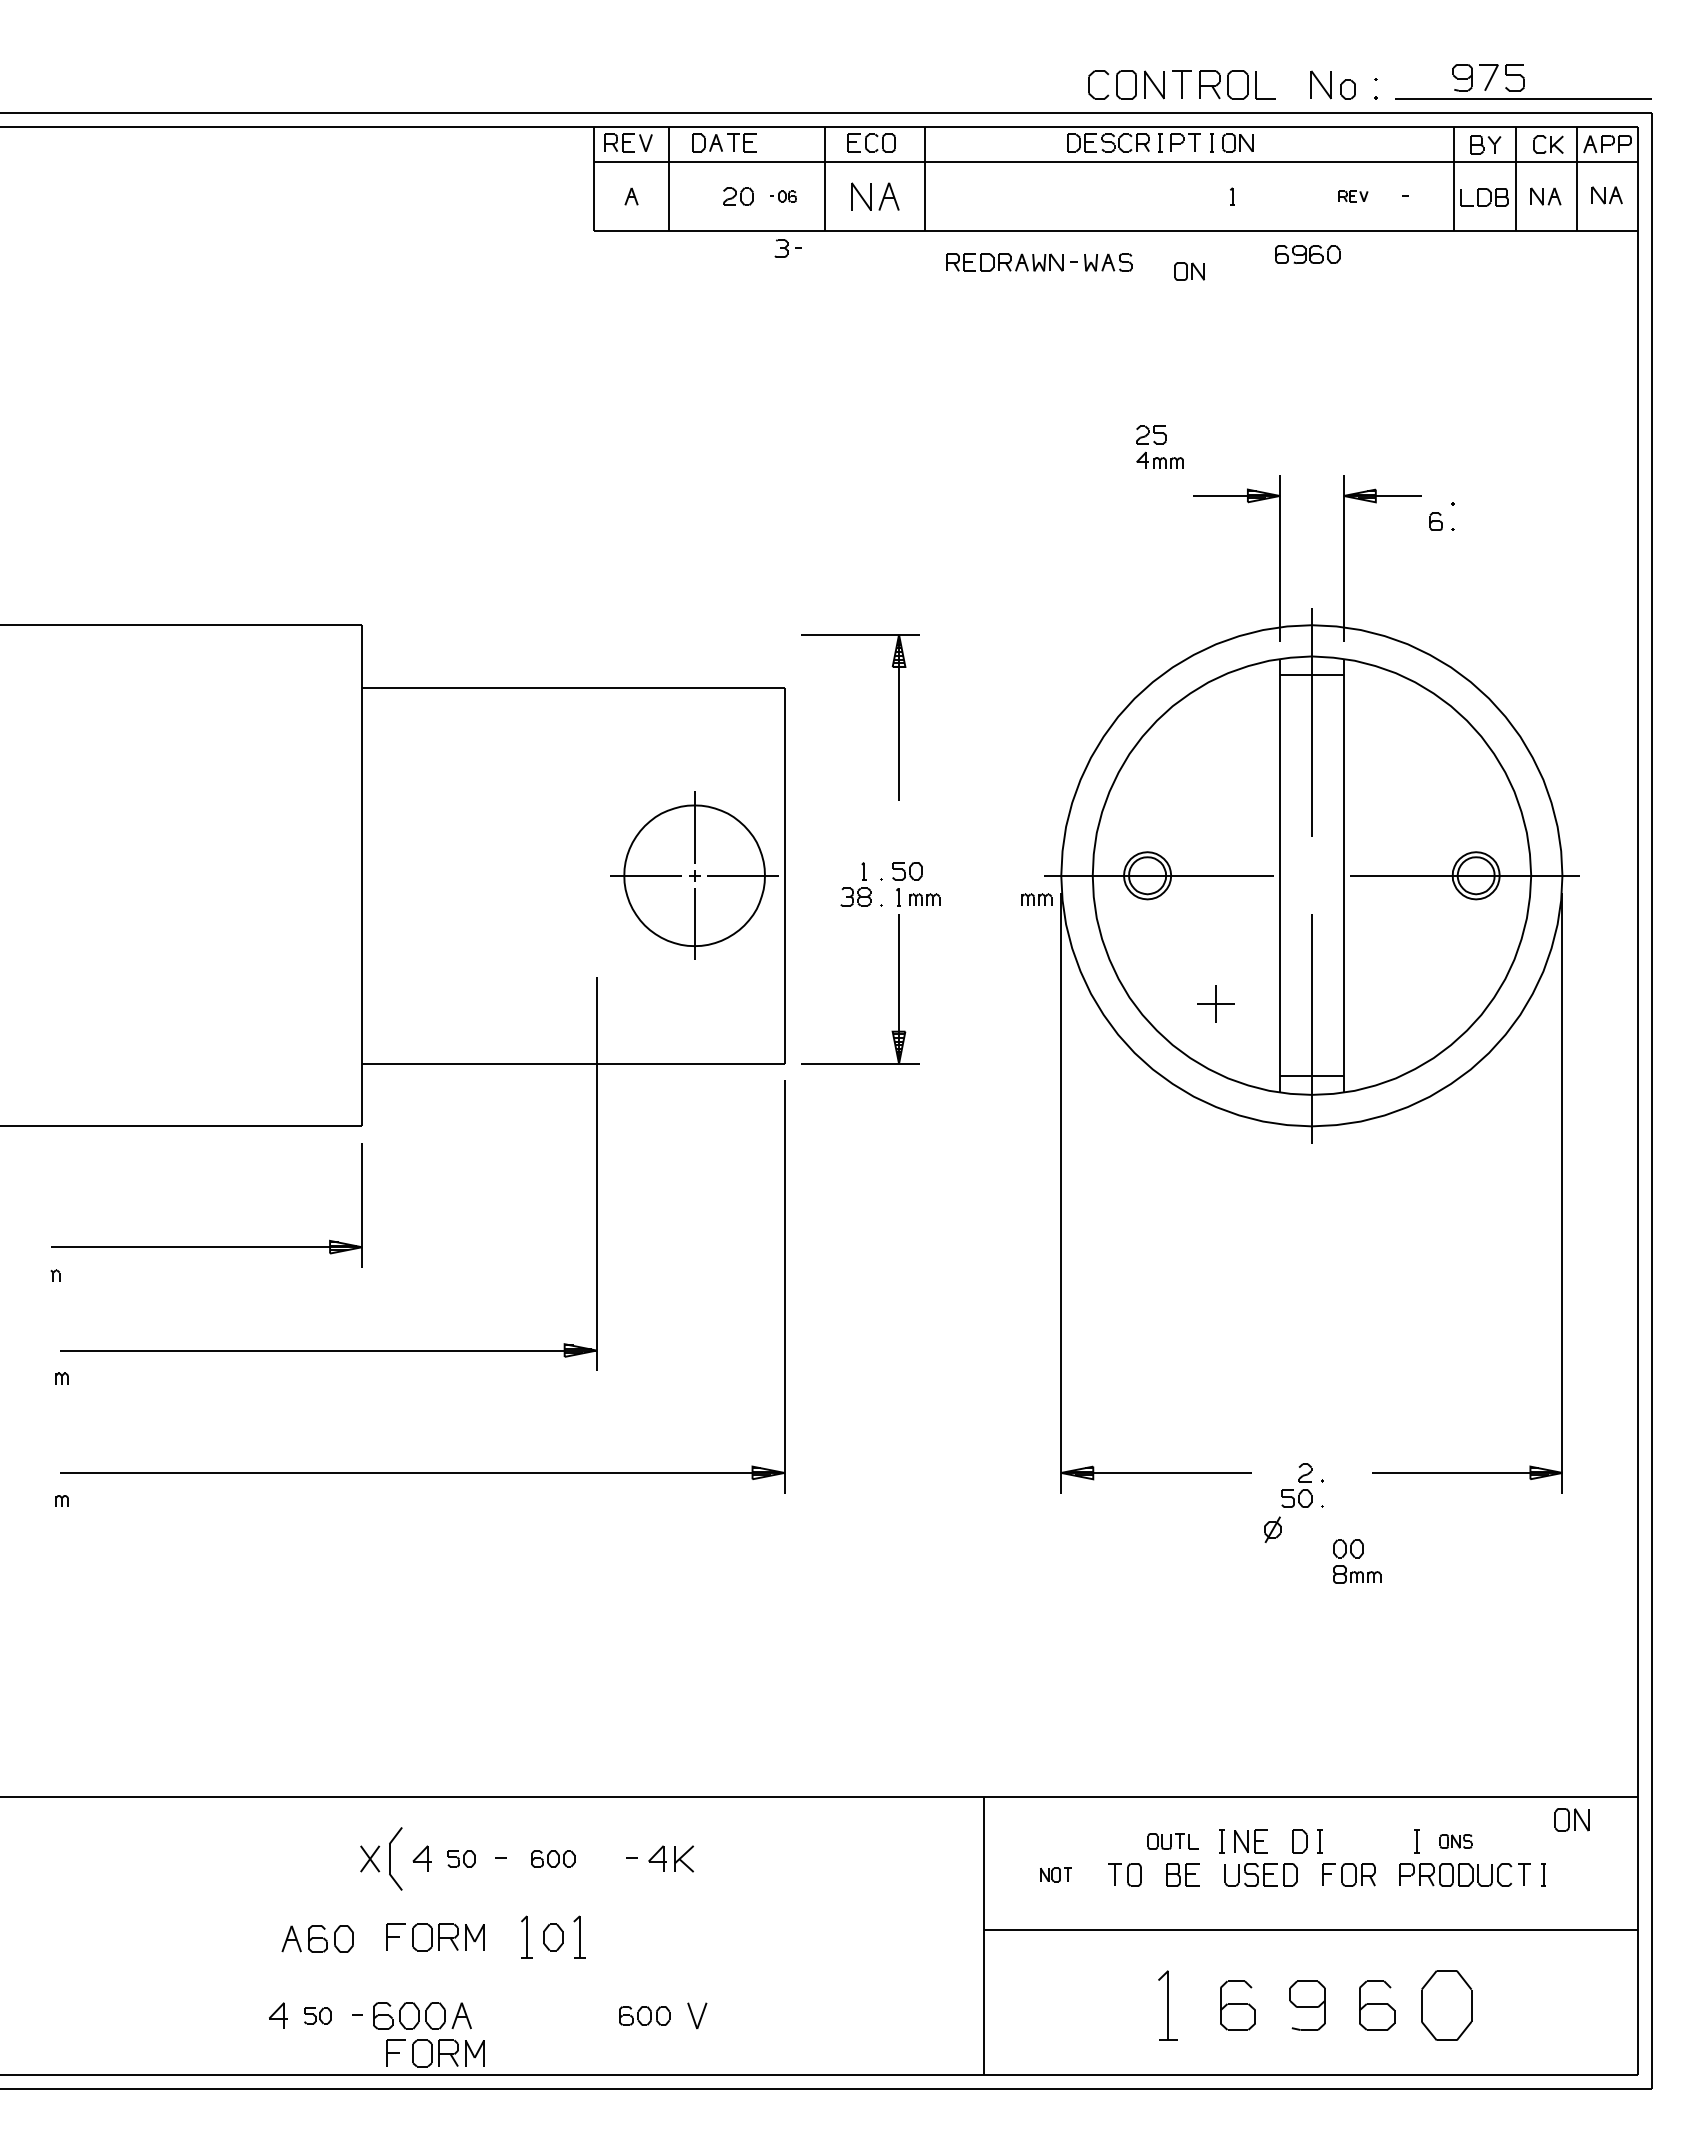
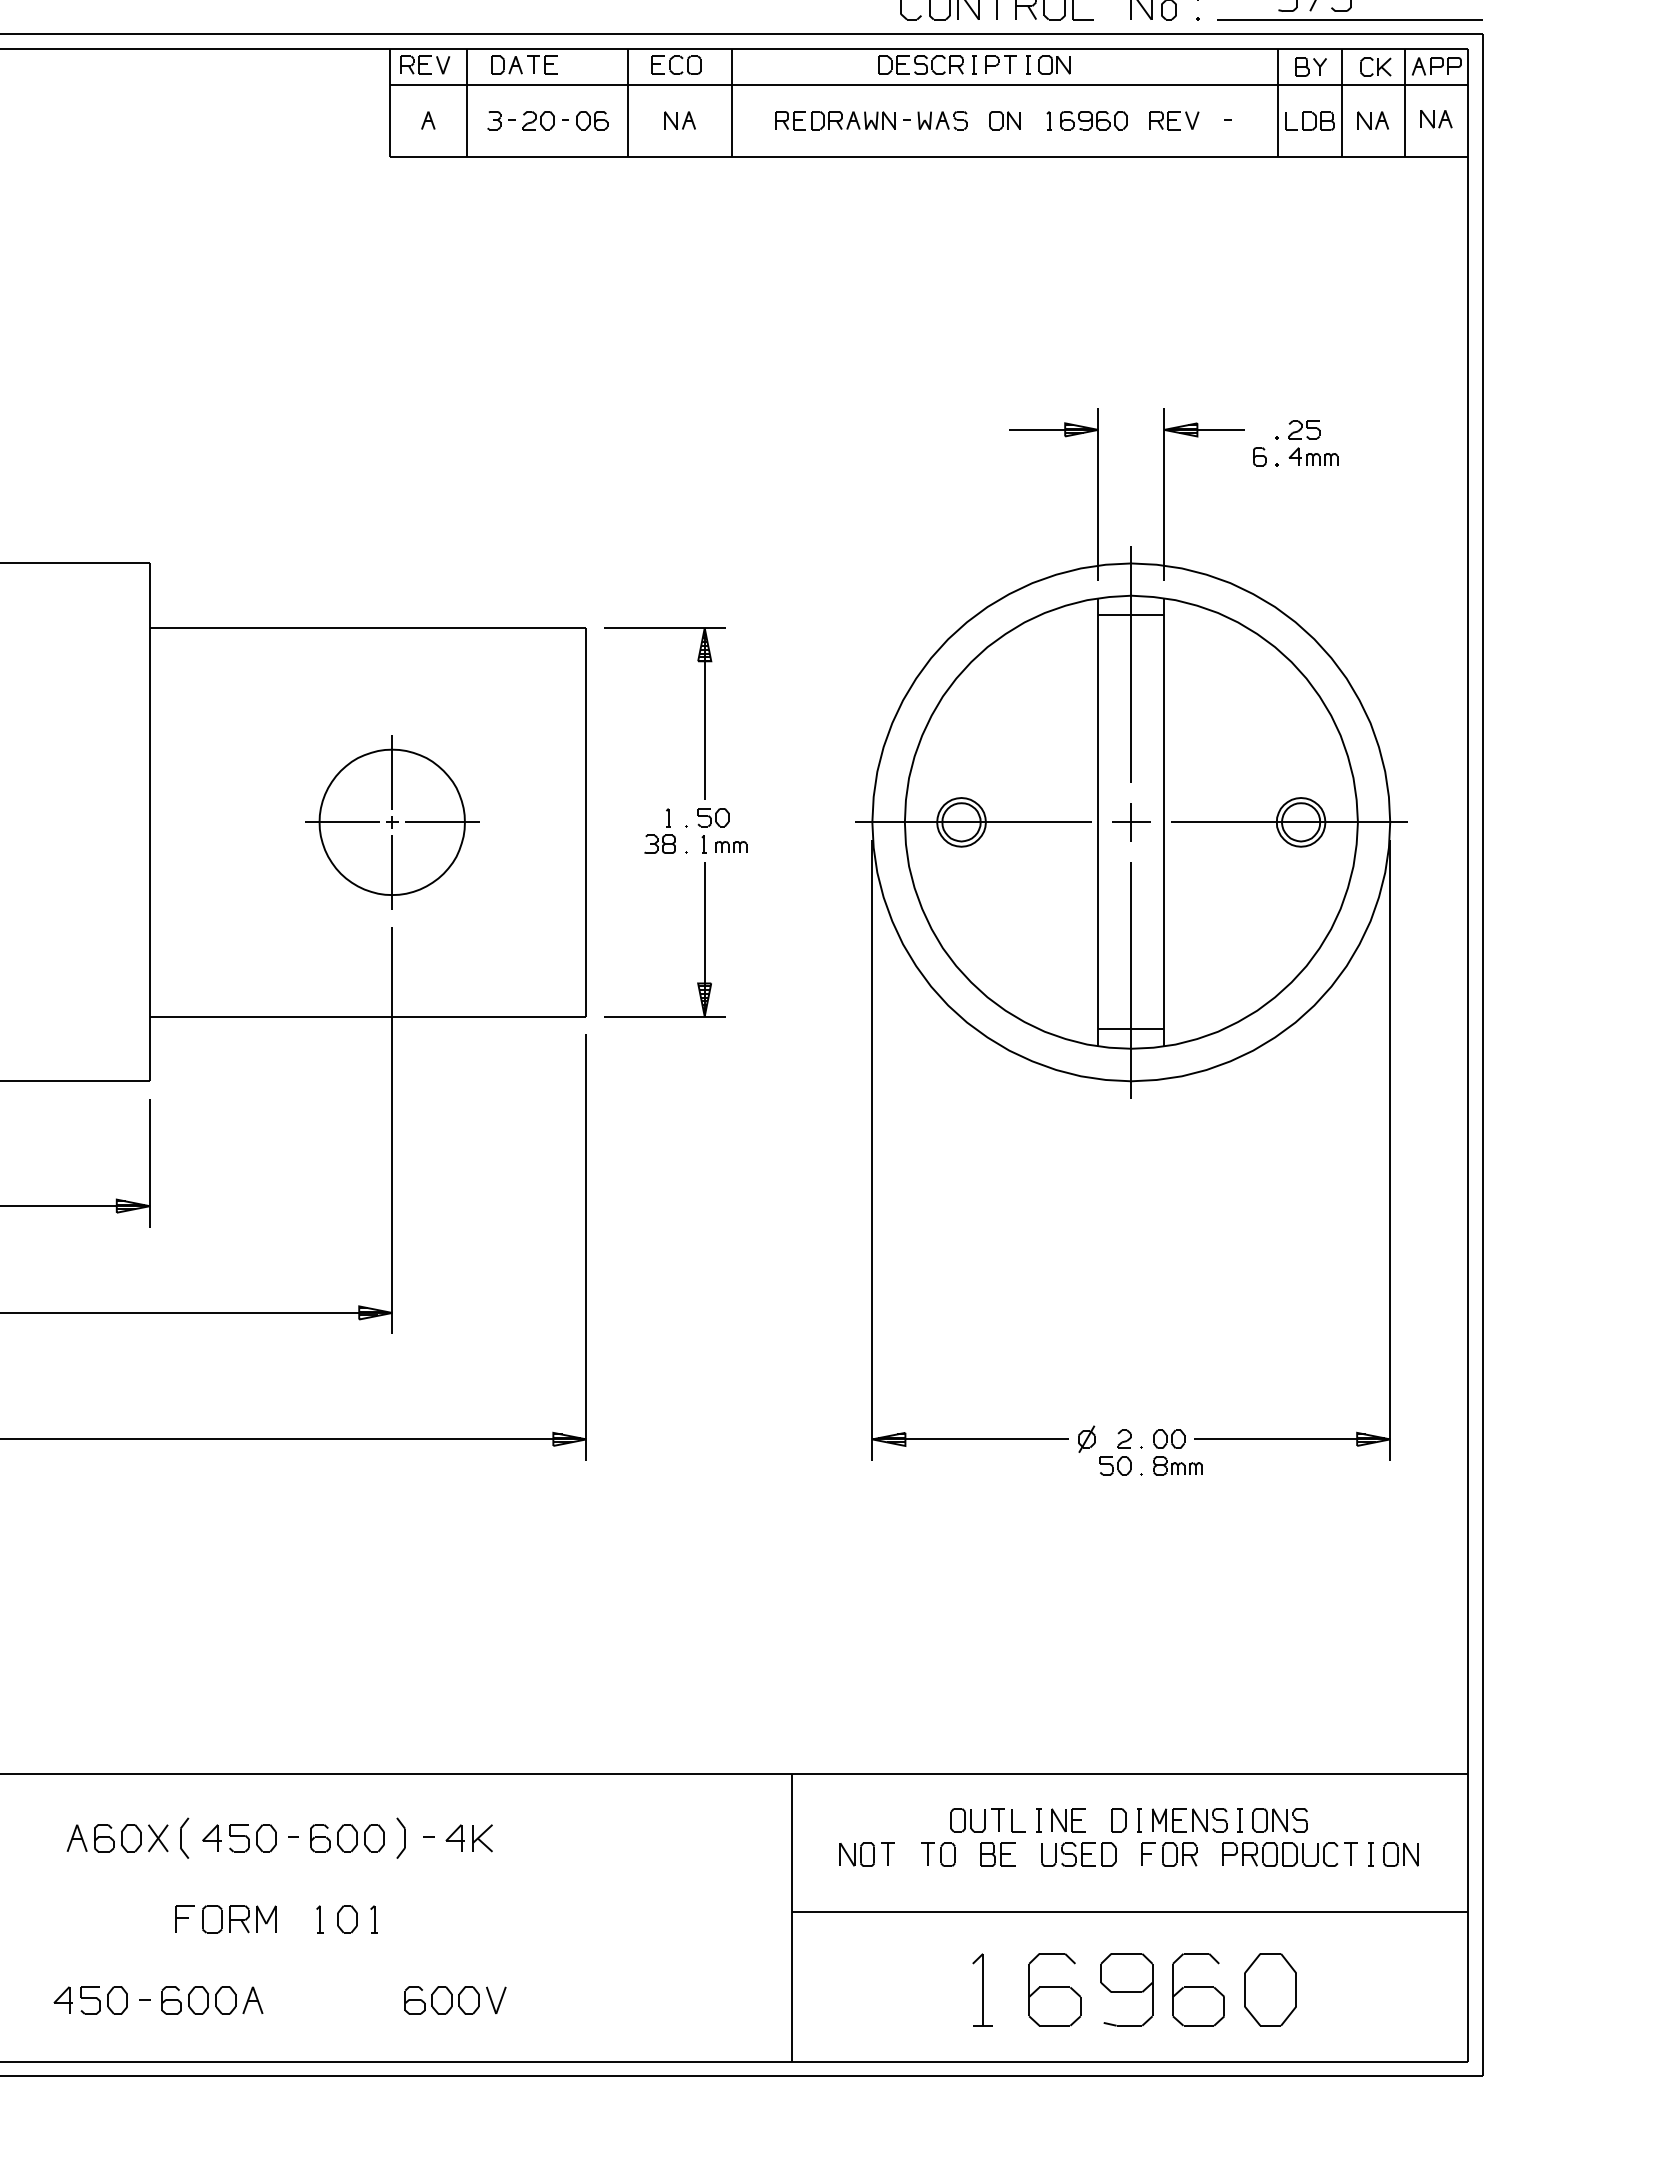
part: (783, 196) -> (585, 120), size x1.67
part: (874, 196) -> (679, 120), size x0.62
part: (1353, 196) -> (1174, 120), size x1.67
part: (787, 248) -> (500, 120), moved
part: (1307, 254) -> (1093, 120), moved
part: (1039, 262) -> (871, 120), moved
part: (1189, 271) -> (1004, 120), moved
part: (1159, 446) -> (1312, 441), moved
part: (898, 717) -> (704, 713), moved
part: (694, 875) -> (392, 822), moved
part: (1036, 899) -> (846, 846), removed
part: (1215, 1003) -> (1130, 822), moved
part: (1272, 1529) -> (1086, 1438), moved
part: (1357, 1561) -> (1178, 1452), moved
part: (1571, 1819) -> (1400, 1854), moved
part: (1172, 1841) -> (987, 1820), size x1.43
part: (1367, 1841) -> (1188, 1820), added
part: (1455, 1841) -> (1279, 1820), size x1.67
part: (395, 1858) -> (184, 1837), size x0.62
part: (461, 1858) -> (252, 1837), size x1.67
part: (553, 1858) -> (347, 1837), size x1.67
part: (604, 1858) -> (400, 1837), added
part: (1055, 1874) -> (866, 1854), size x1.67
part: (526, 1937) -> (319, 1919), size x0.62
part: (578, 1937) -> (373, 1919), size x0.62
part: (317, 1938) -> (103, 1837), moved
part: (1237, 2005) -> (1054, 1989), size x1.43
part: (1307, 2005) -> (1126, 1989), size x1.43
part: (1376, 2005) -> (1198, 1989), size x1.43
part: (317, 2015) -> (103, 2000), size x1.67
part: (644, 2015) -> (441, 2000), size x1.43
part: (435, 2053) -> (225, 2039), removed

